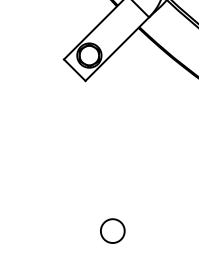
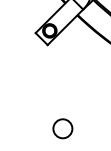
circle: (112, 230) -> (62, 128), size x1.43

